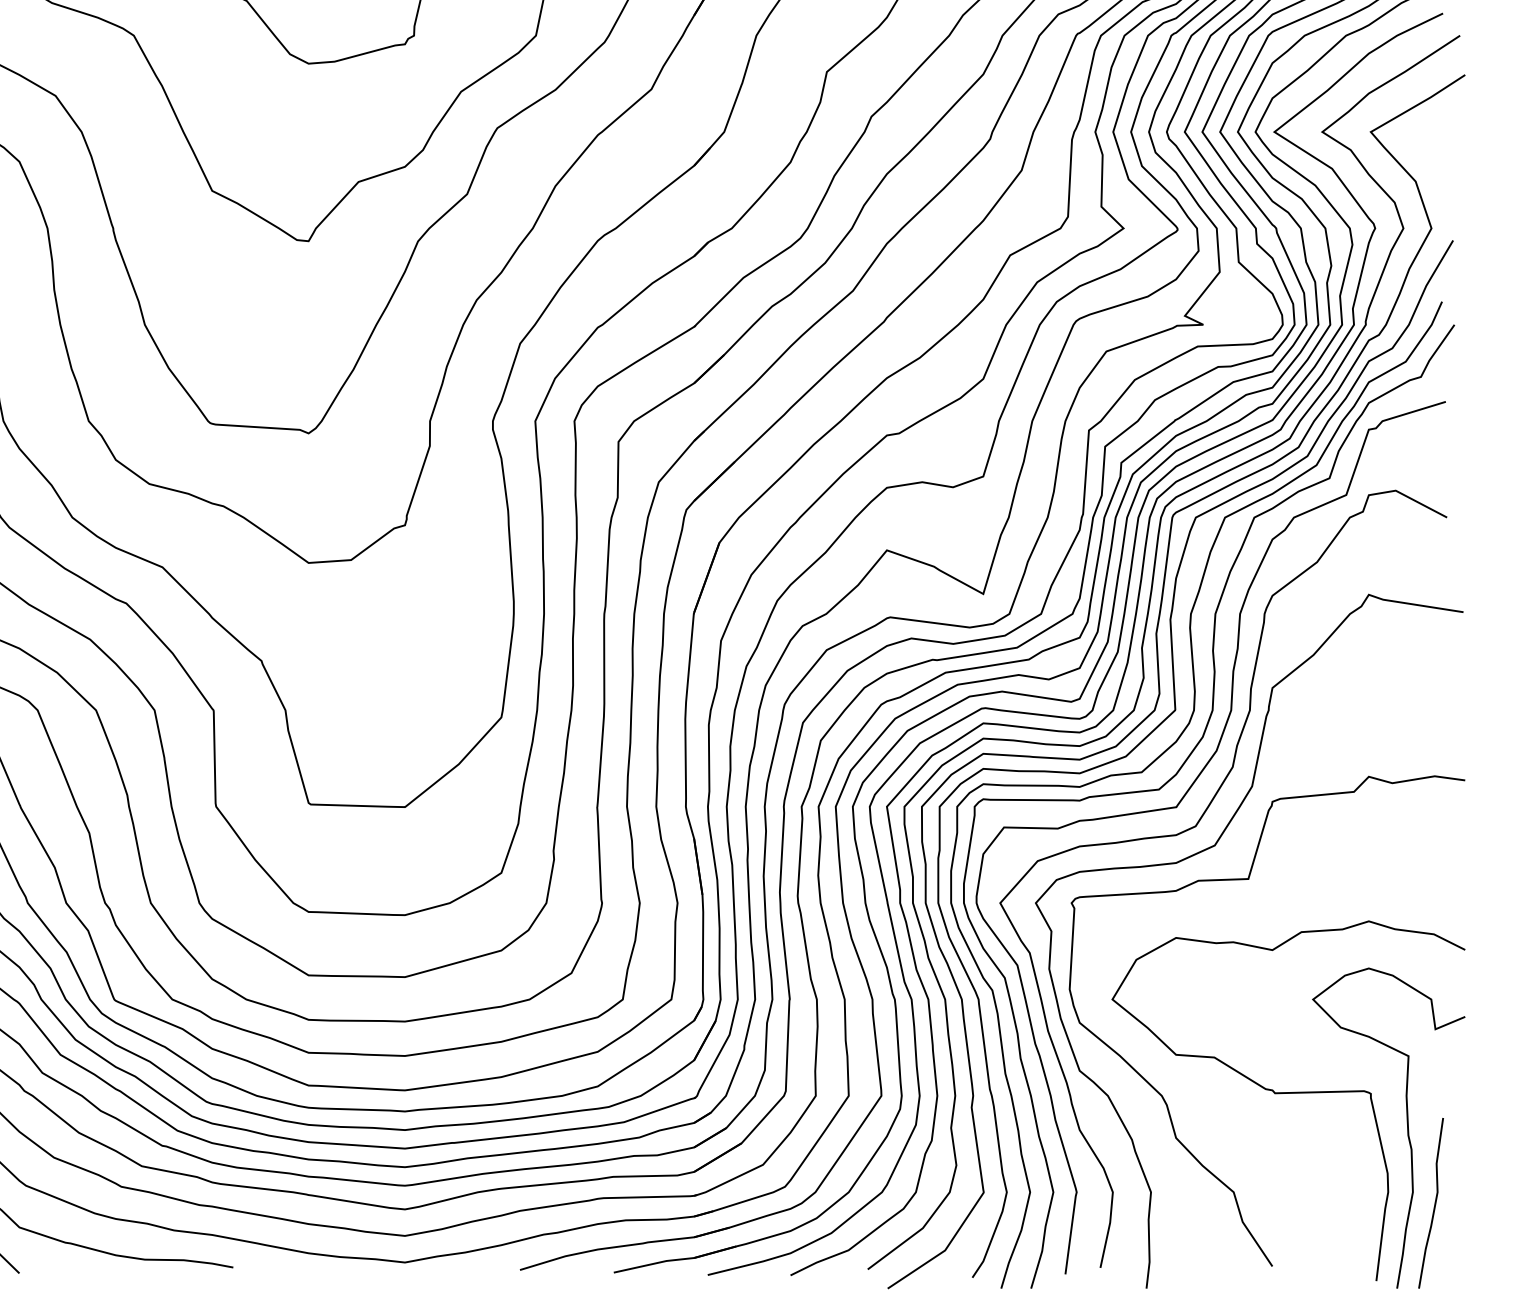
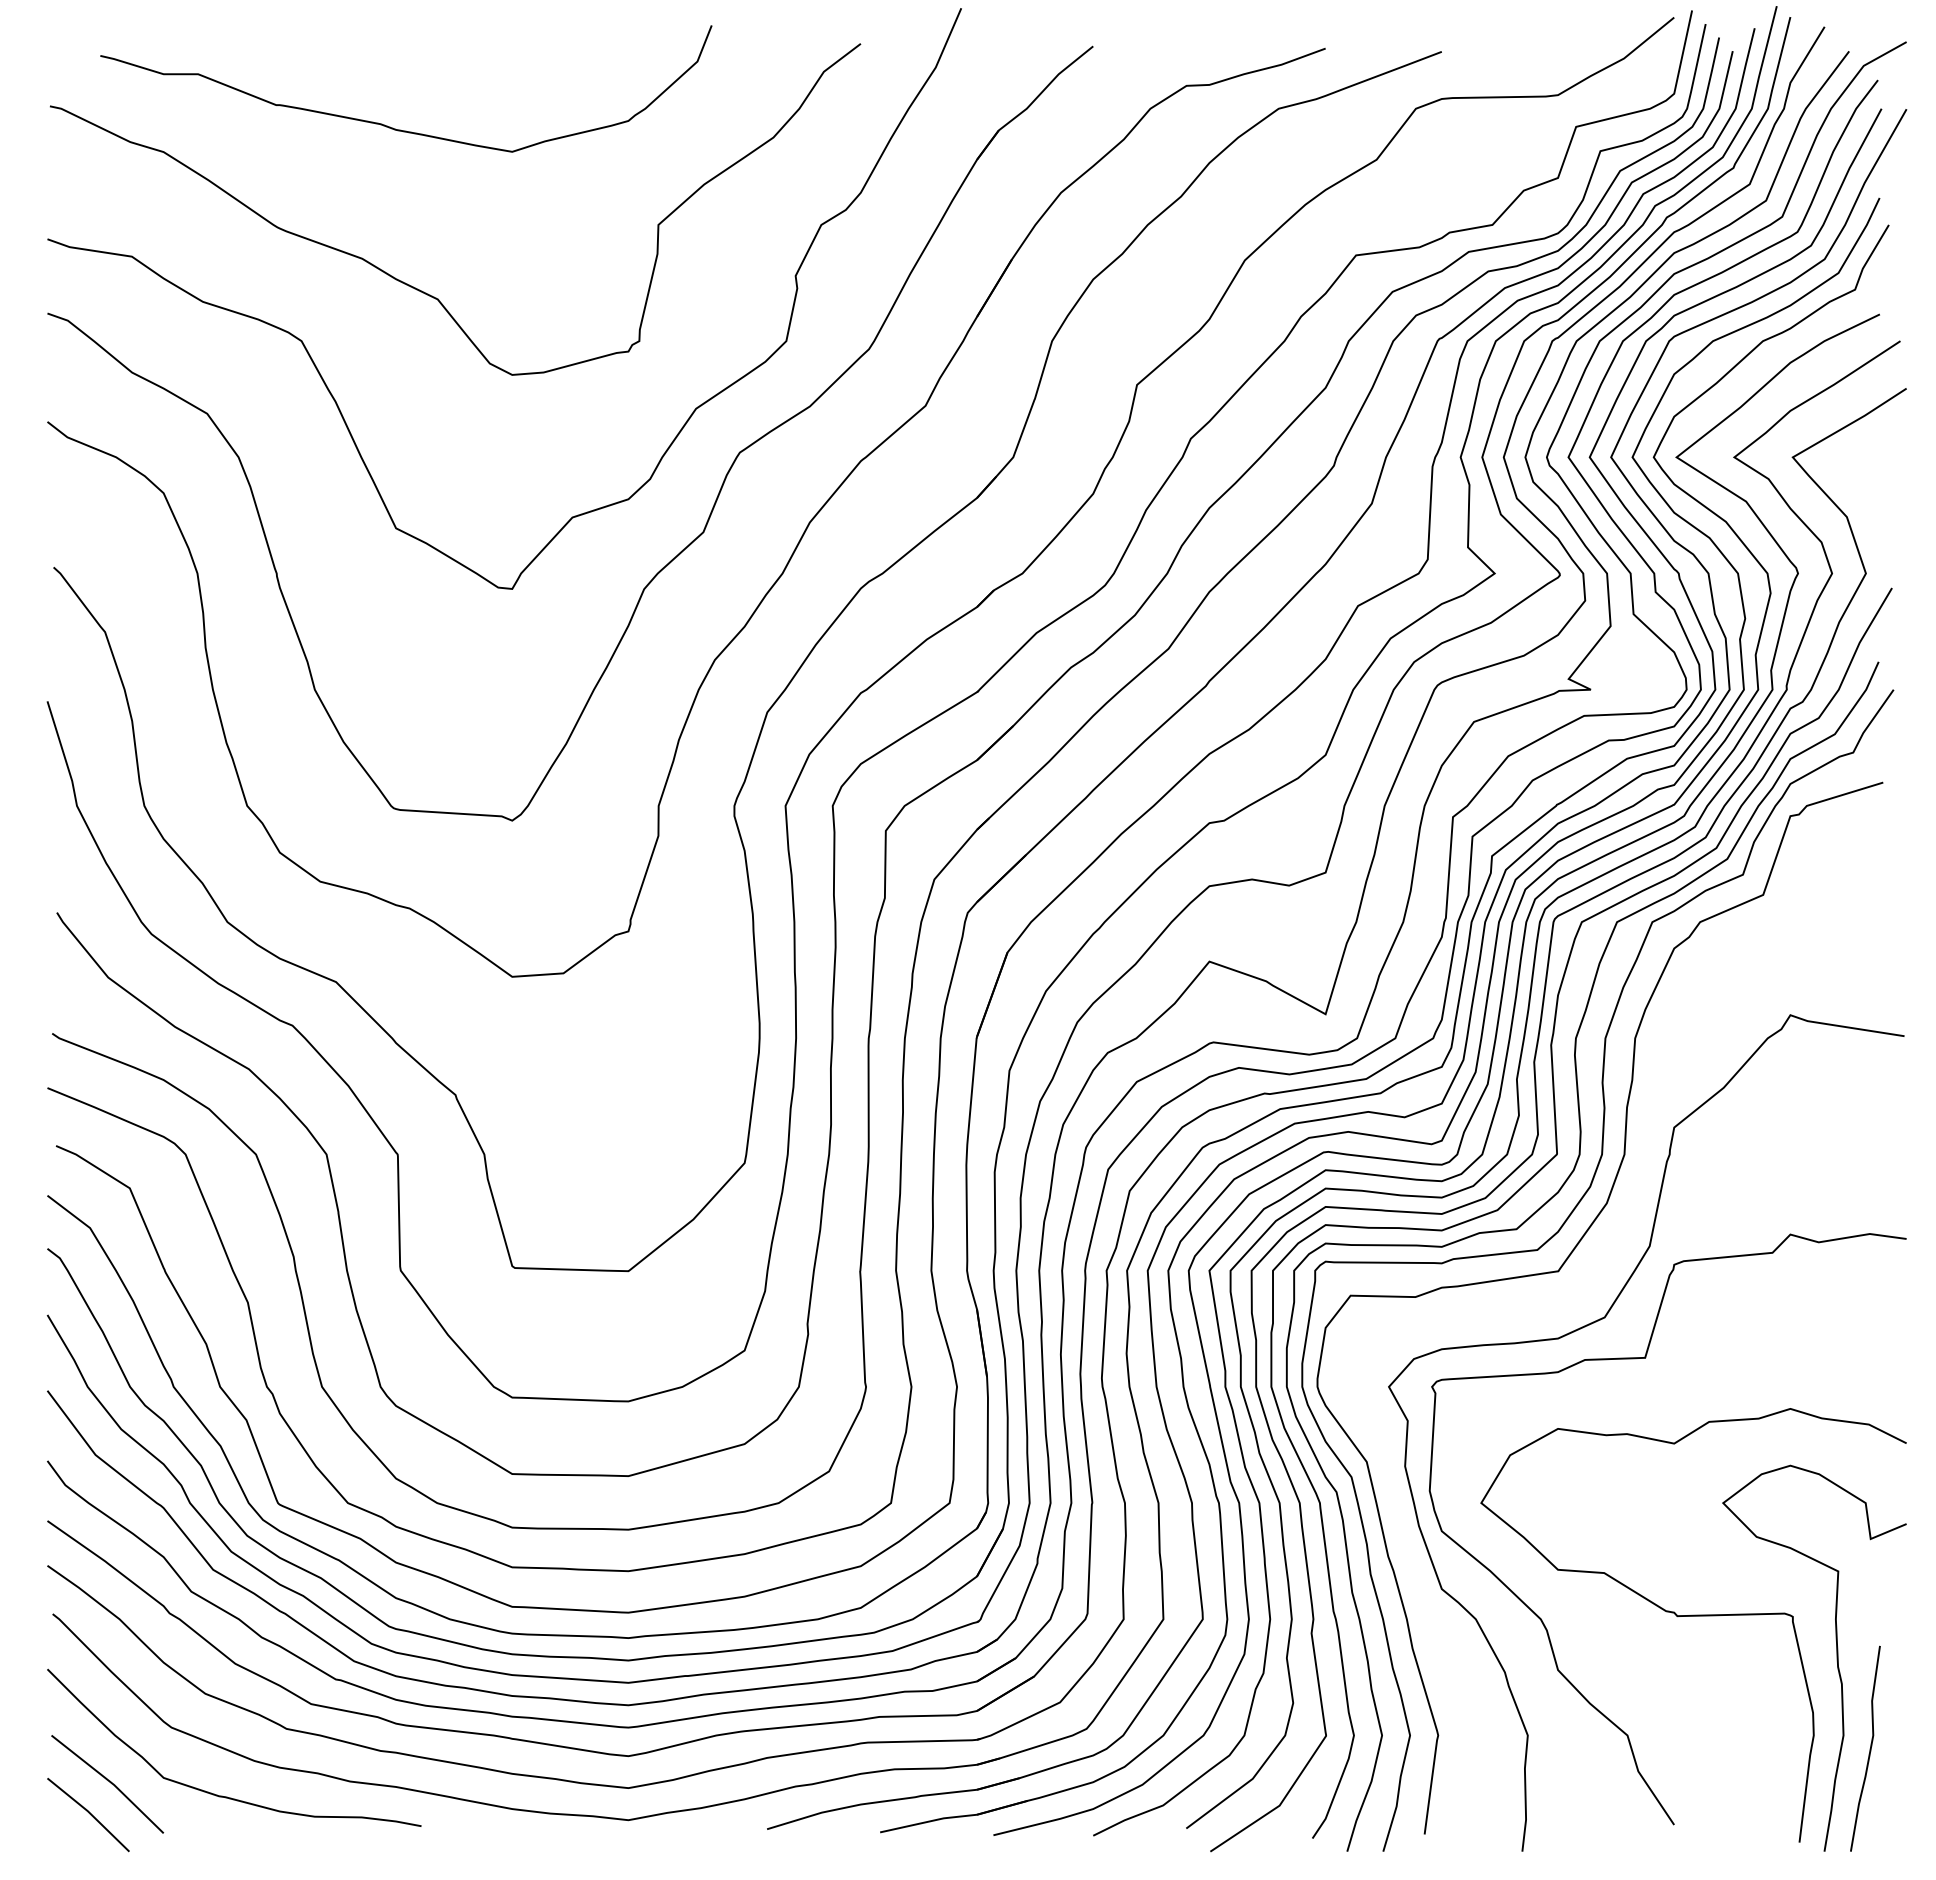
curve: (1195, 827) -> (1581, 1295), removed

